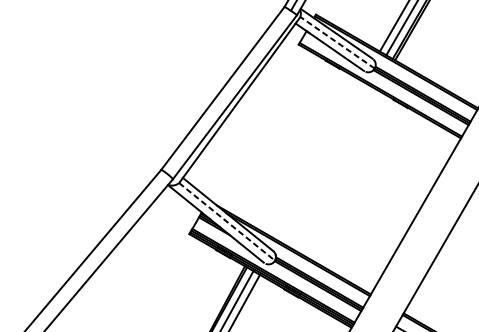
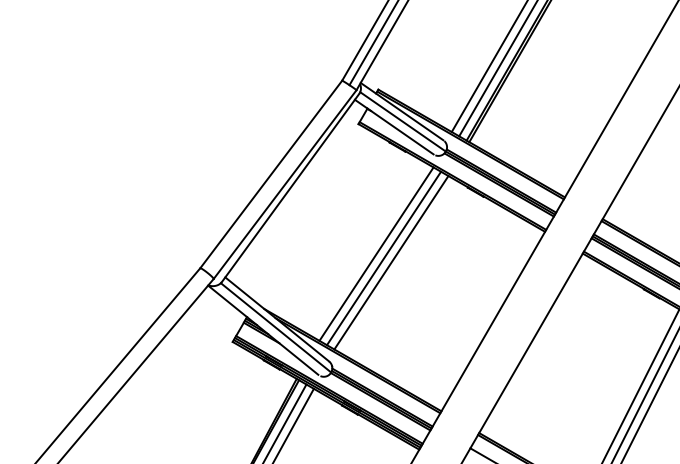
line: (337, 42) -> (402, 121), dashed -> solid
line: (314, 157) -> (376, 253), added
line: (321, 161) -> (384, 258), added
line: (327, 165) -> (391, 262), added
line: (227, 221) -> (276, 327), dashed -> solid

